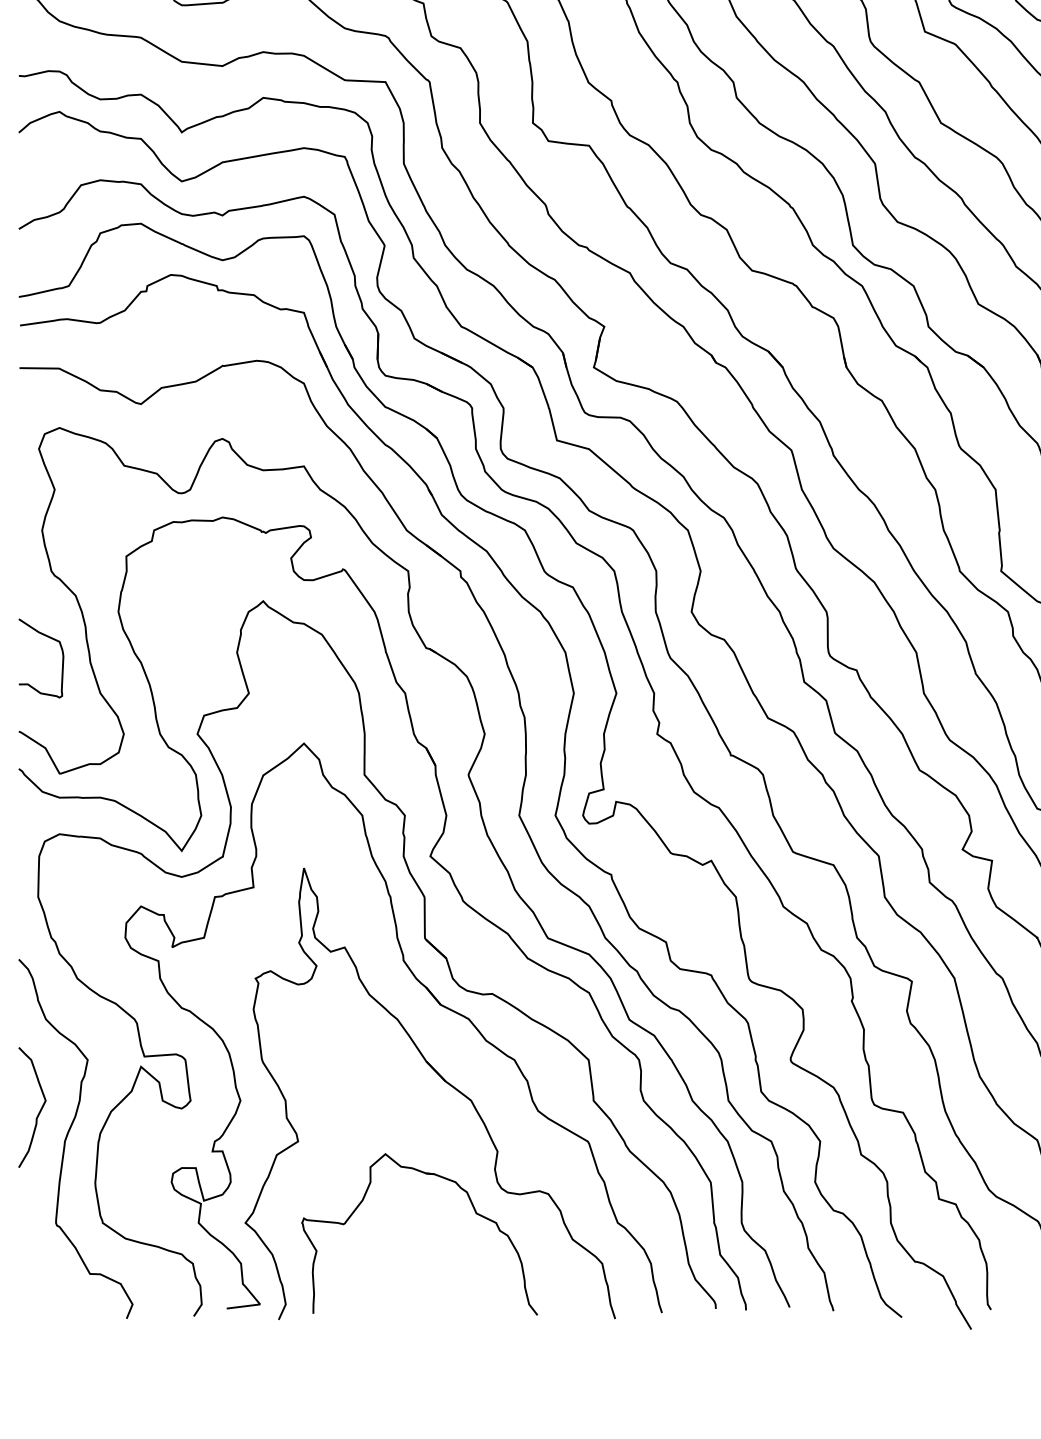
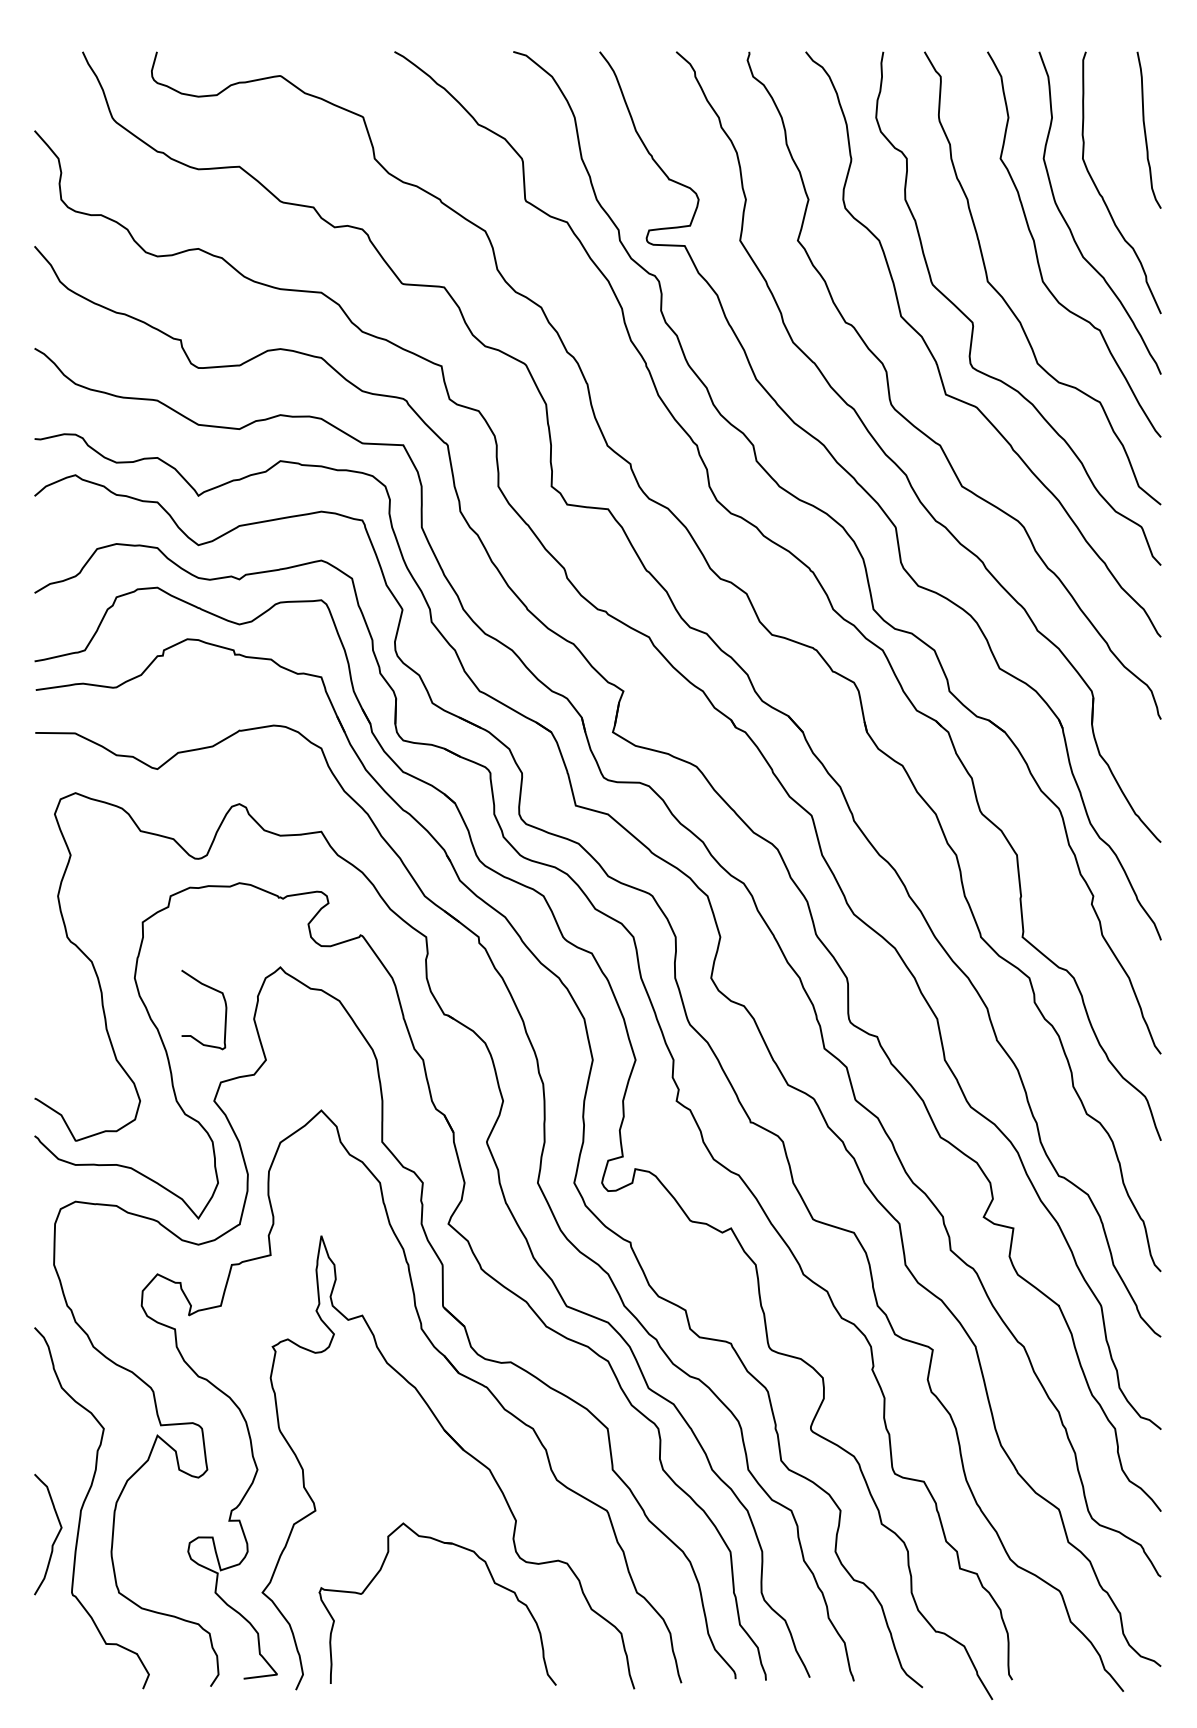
curve: (61, 652) -> (224, 1003), moved
curve: (39, 1110) -> (55, 1537), moved

